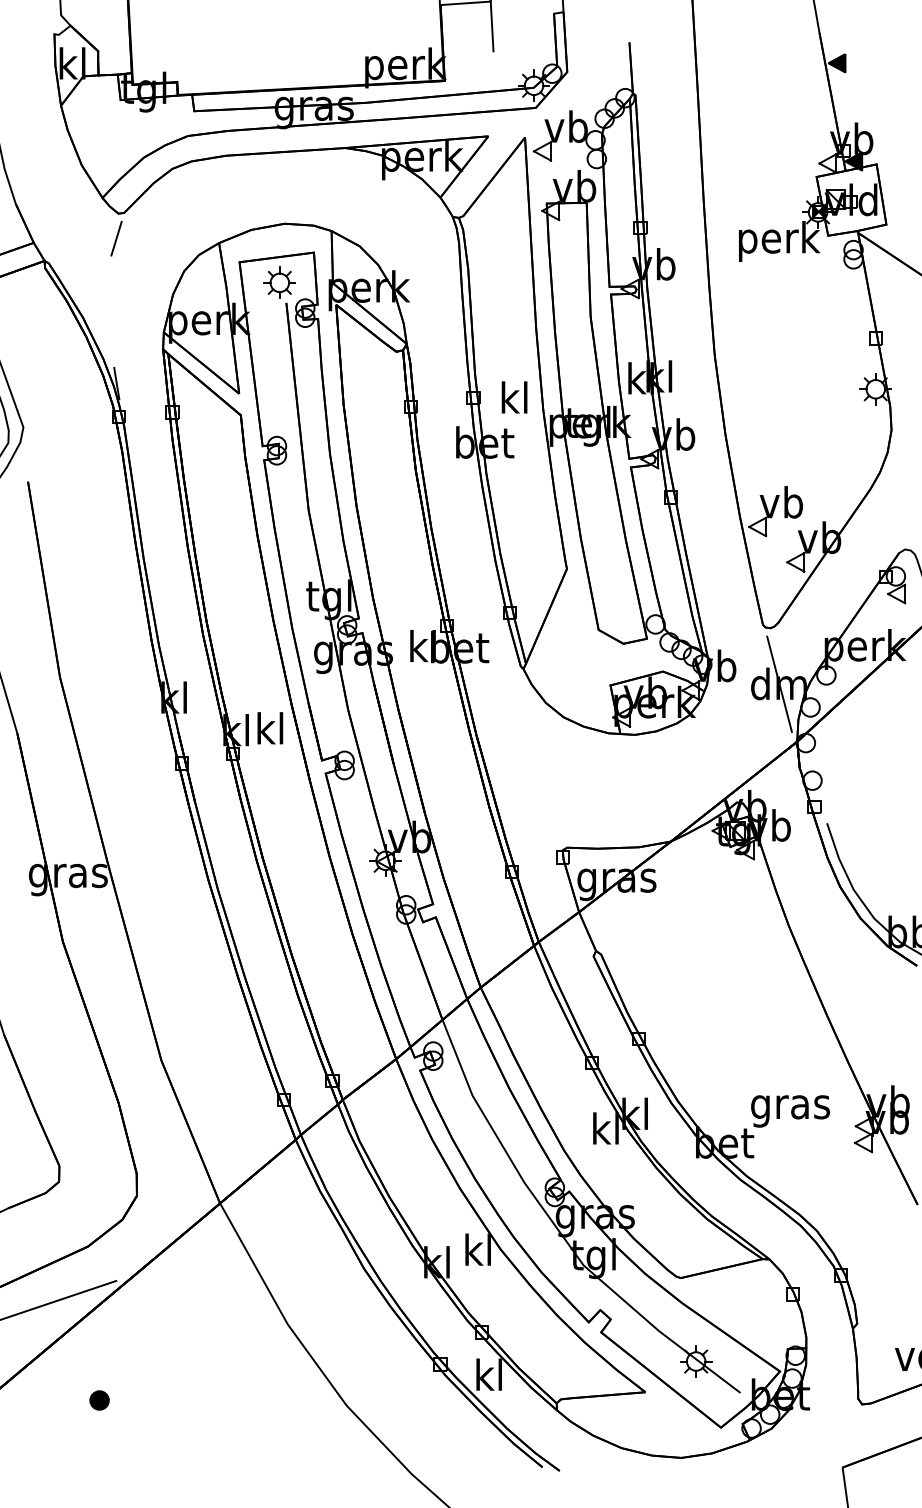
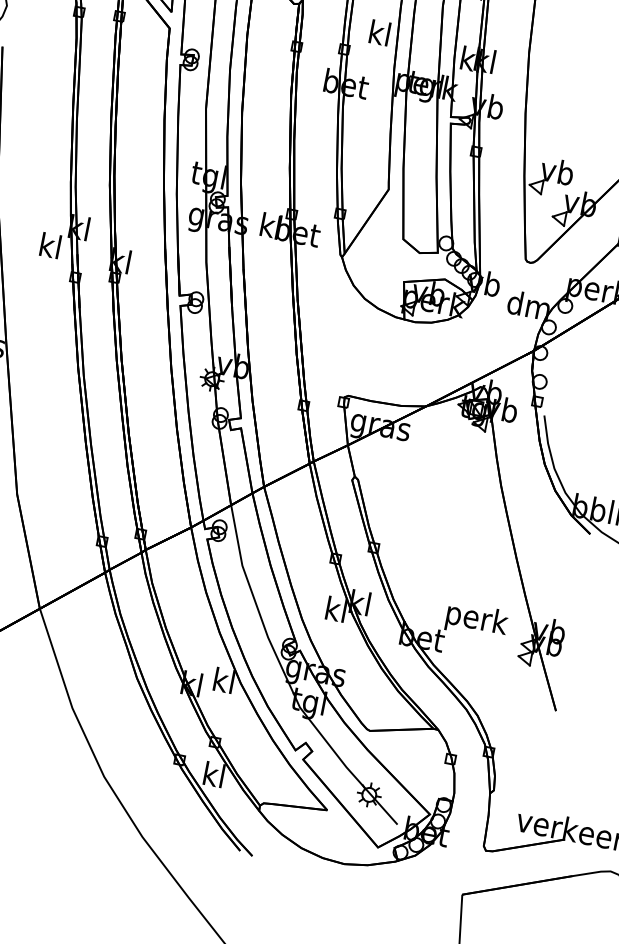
text: (514, 397) -> (379, 32), moved
line: (779, 683) -> (529, 305), removed
text: (270, 728) -> (50, 245), moved
text: (791, 1106) -> (476, 619), gras -> perk

